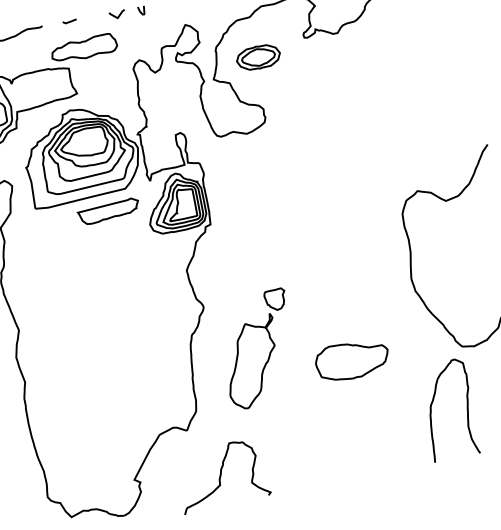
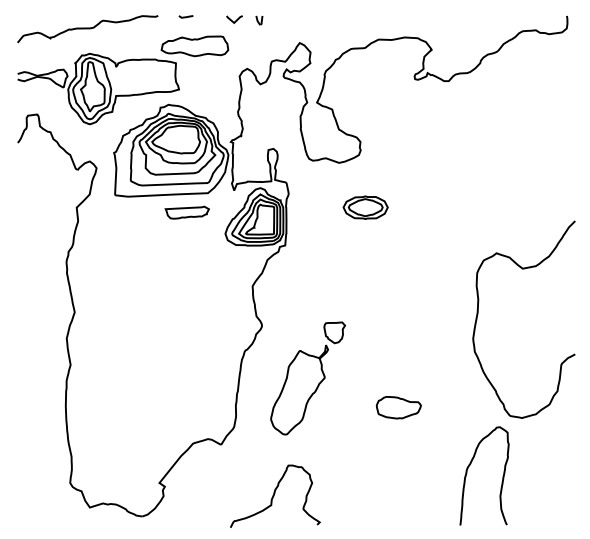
part: (258, 57) -> (365, 207), moved
part: (109, 211) -> (187, 212), size x0.7
part: (352, 360) -> (398, 407), size x0.6
curve: (221, 475) -> (274, 495), moved

